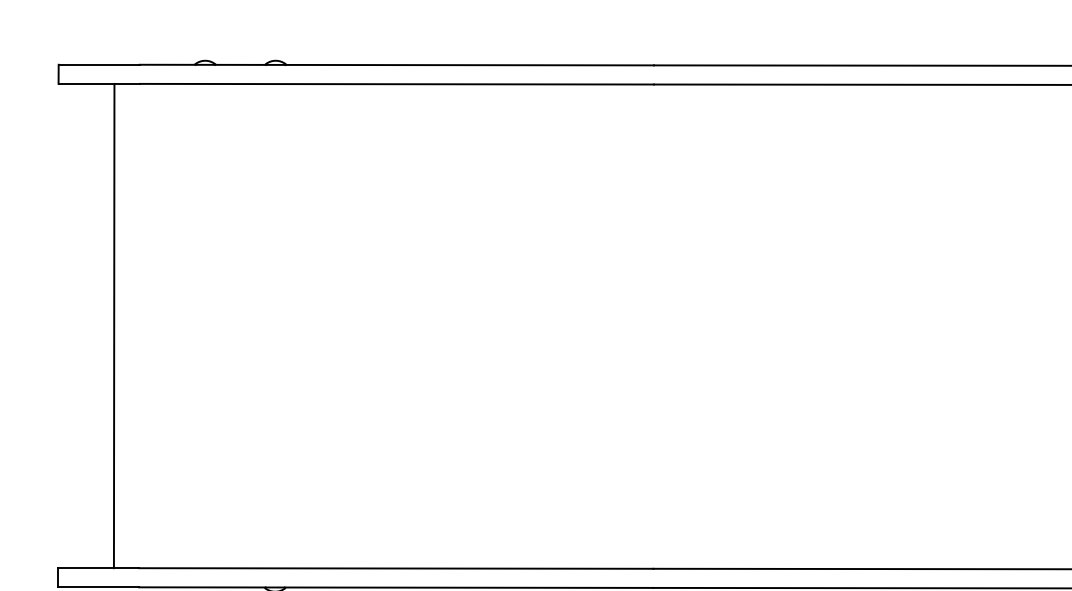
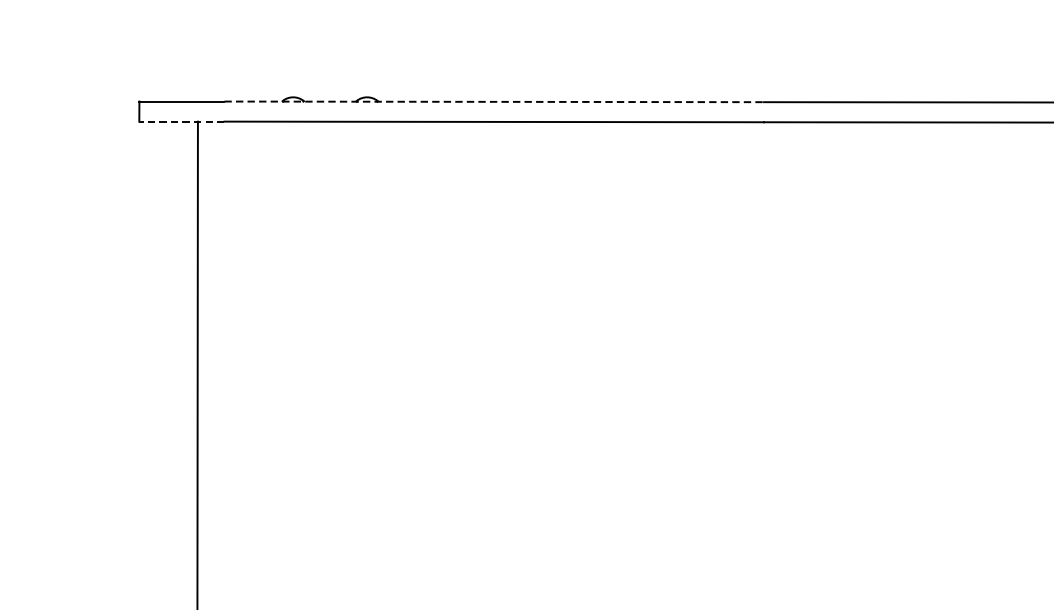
line: (397, 65) -> (494, 102), solid -> dashed
line: (99, 83) -> (182, 121), solid -> dashed

